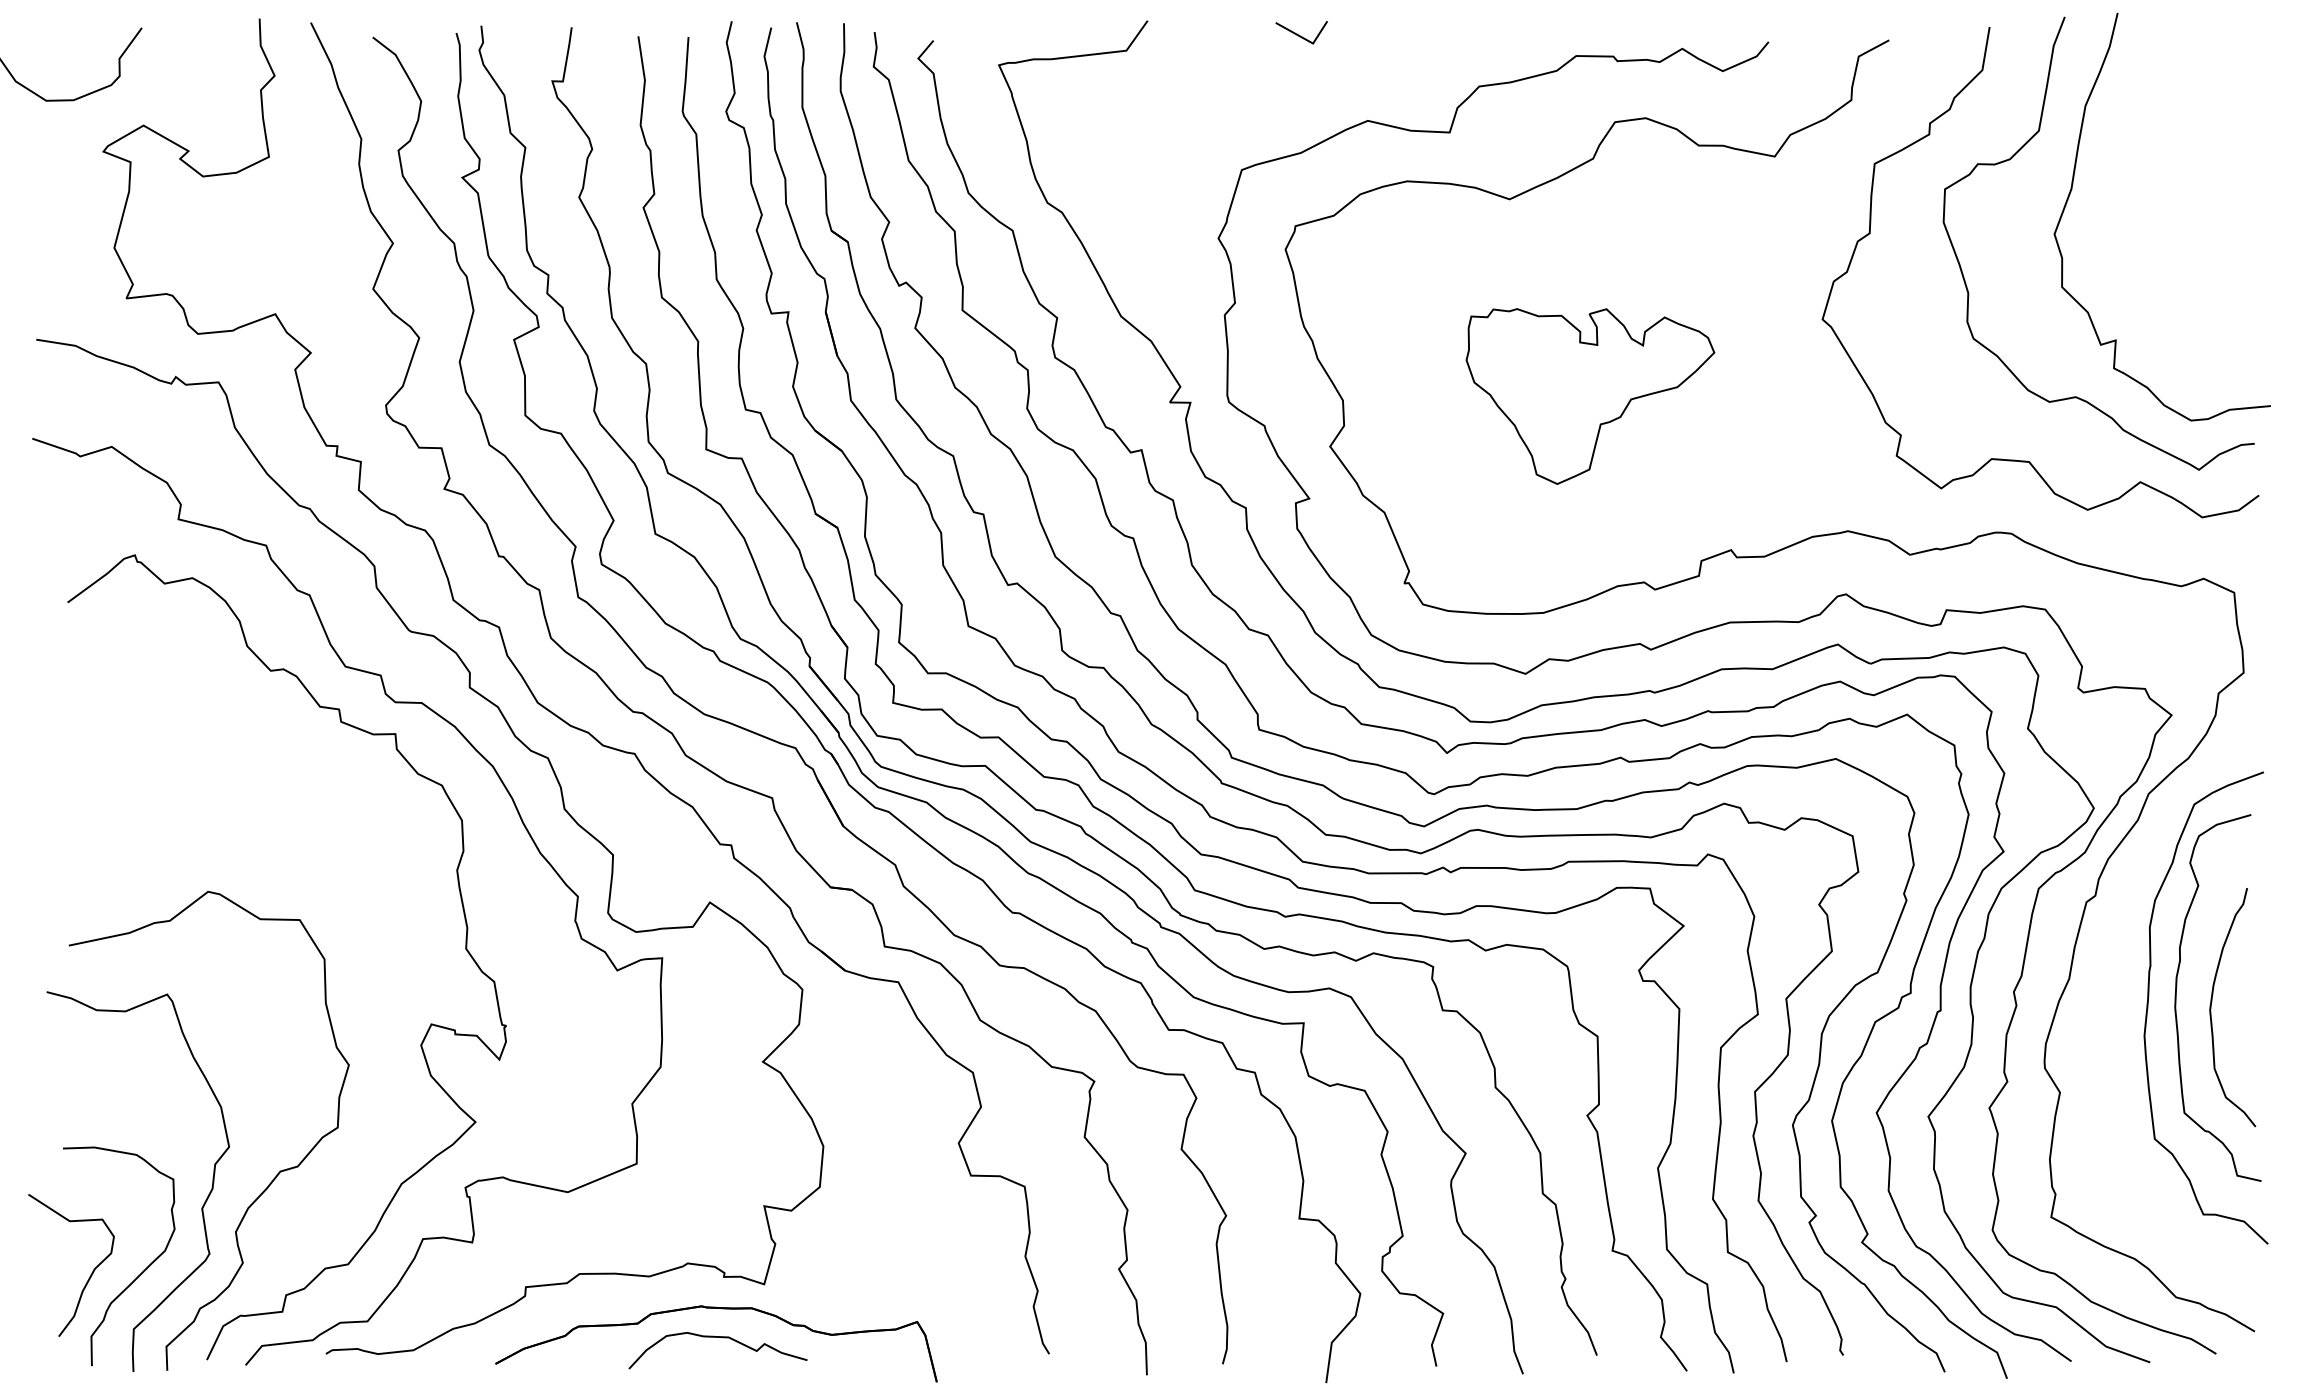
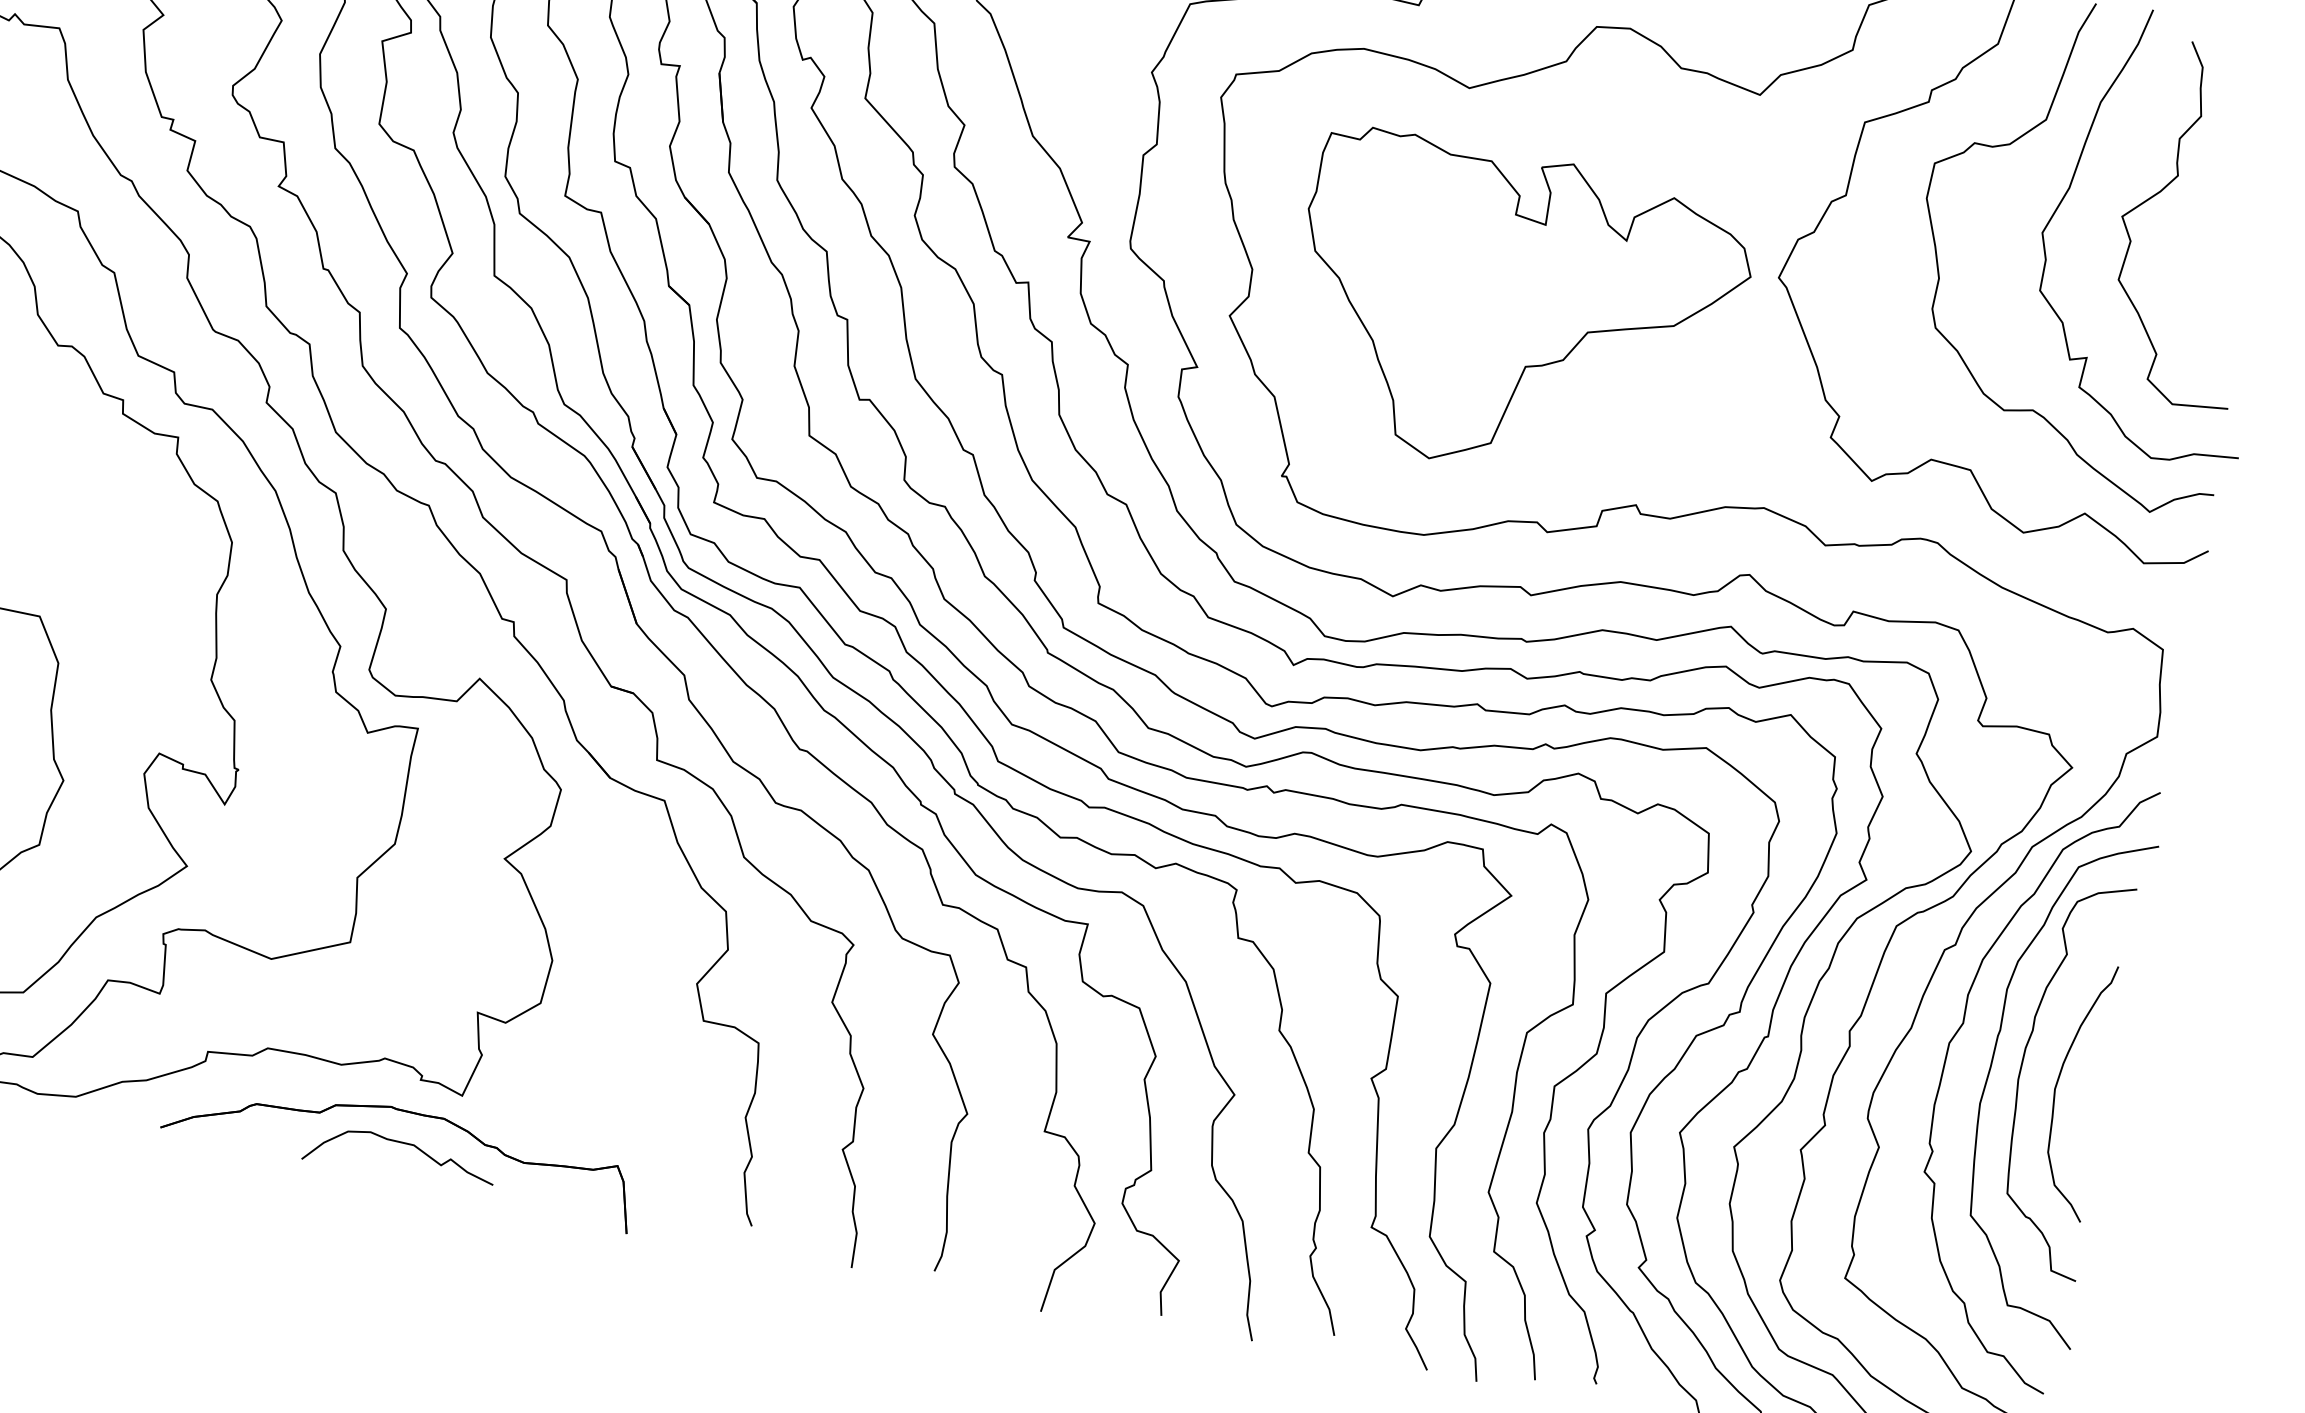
curve: (2157, 175) -> (2163, 190), added
part: (1590, 396) -> (1516, 313), size x1.67
curve: (2106, 1005) -> (1945, 1063), added

